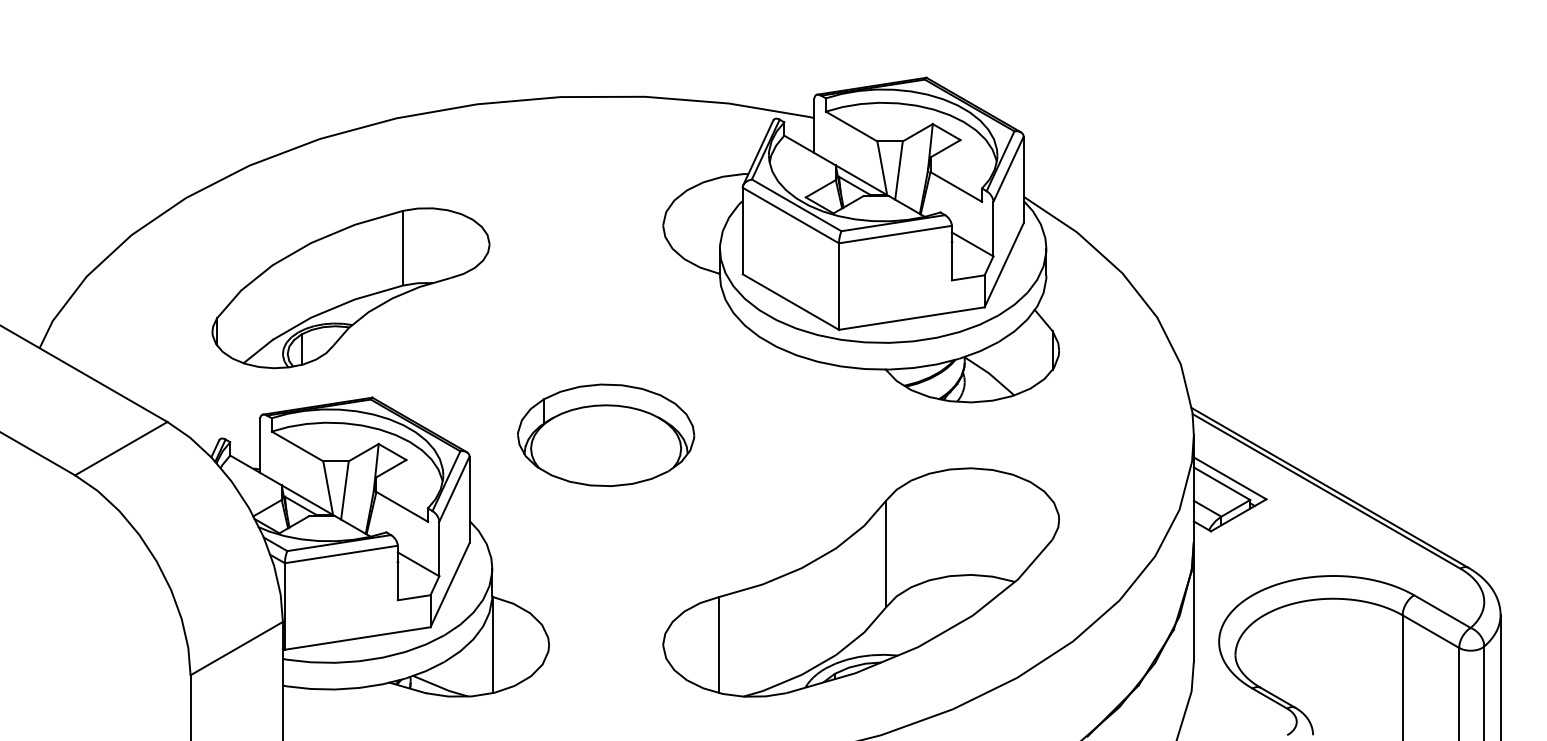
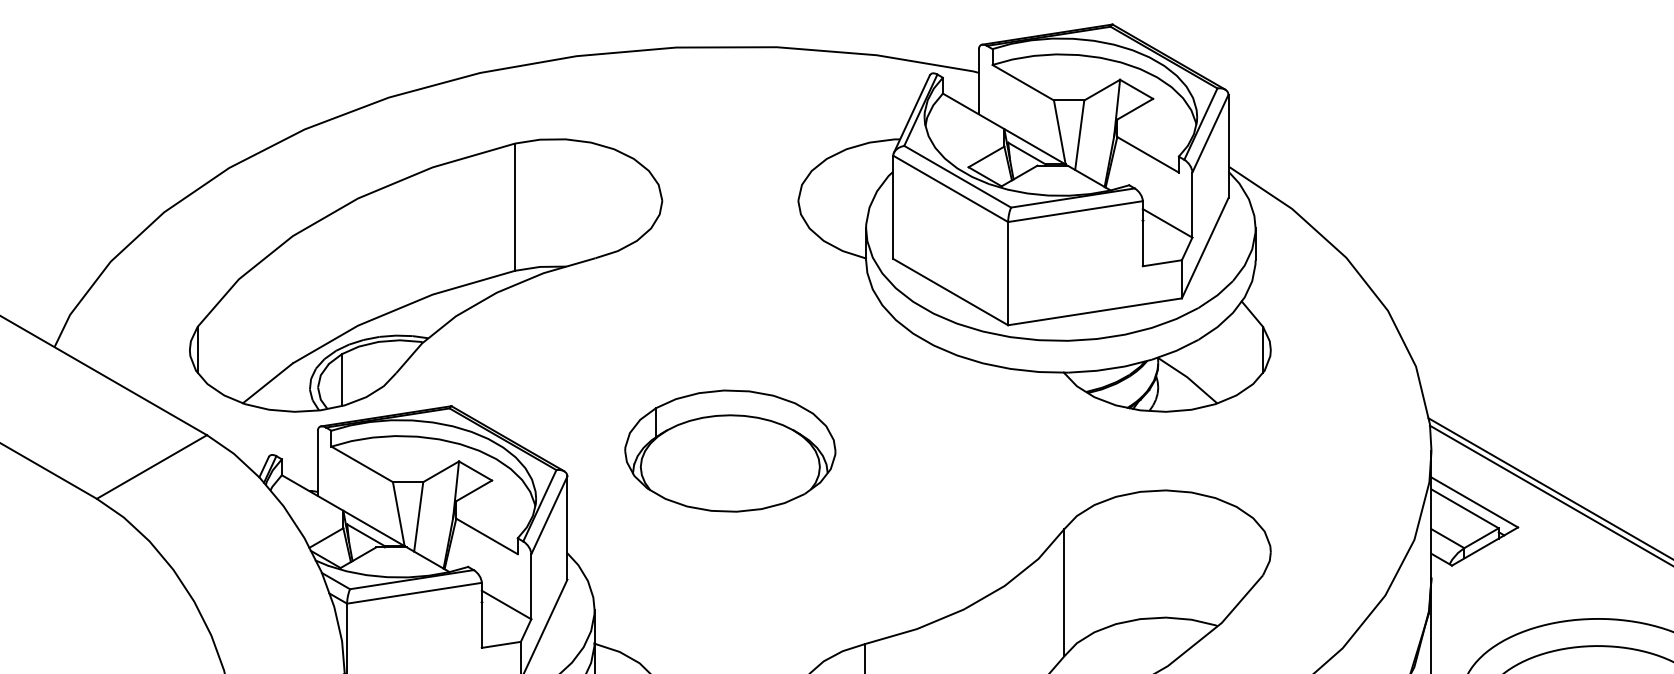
part: (350, 288) -> (425, 275), size x1.43

